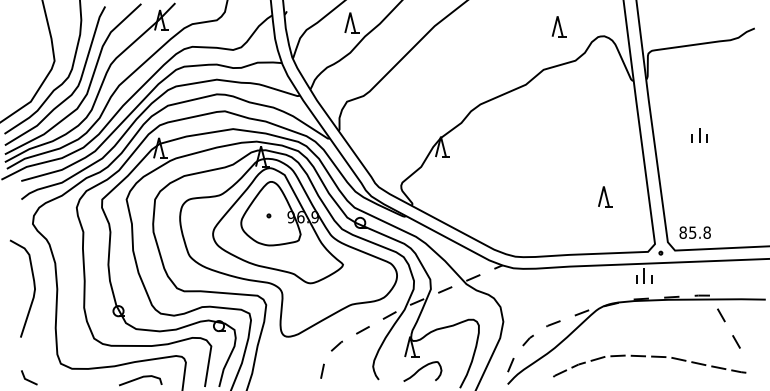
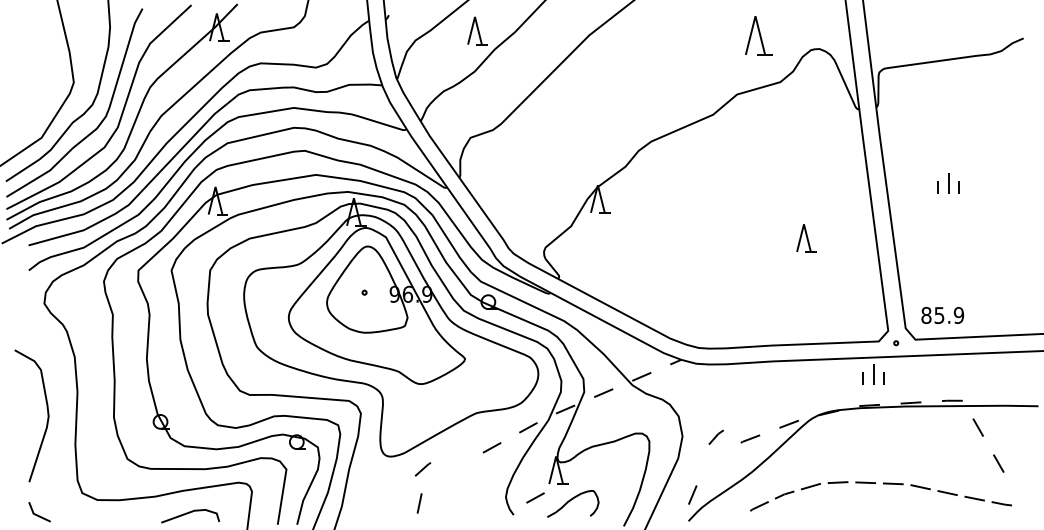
part: (558, 26) -> (757, 35), size x1.4
part: (605, 196) -> (806, 237), moved
text: (706, 232) -> (958, 315), 85.8 -> 85.9
curve: (33, 286) -> (46, 412), moved
line: (527, 340) -> (715, 437), moved
line: (336, 345) -> (422, 468), moved
line: (394, 367) -> (534, 498), added
line: (322, 370) -> (419, 502), moved

